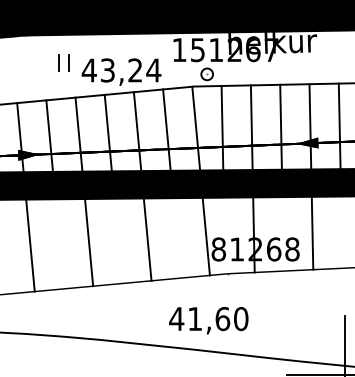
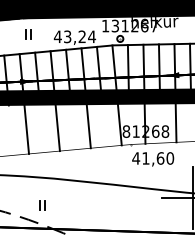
text: (198, 49) -> (115, 25), 15 -> 13
part: (64, 62) -> (28, 34), moved
text: (209, 320) -> (153, 159), moved

